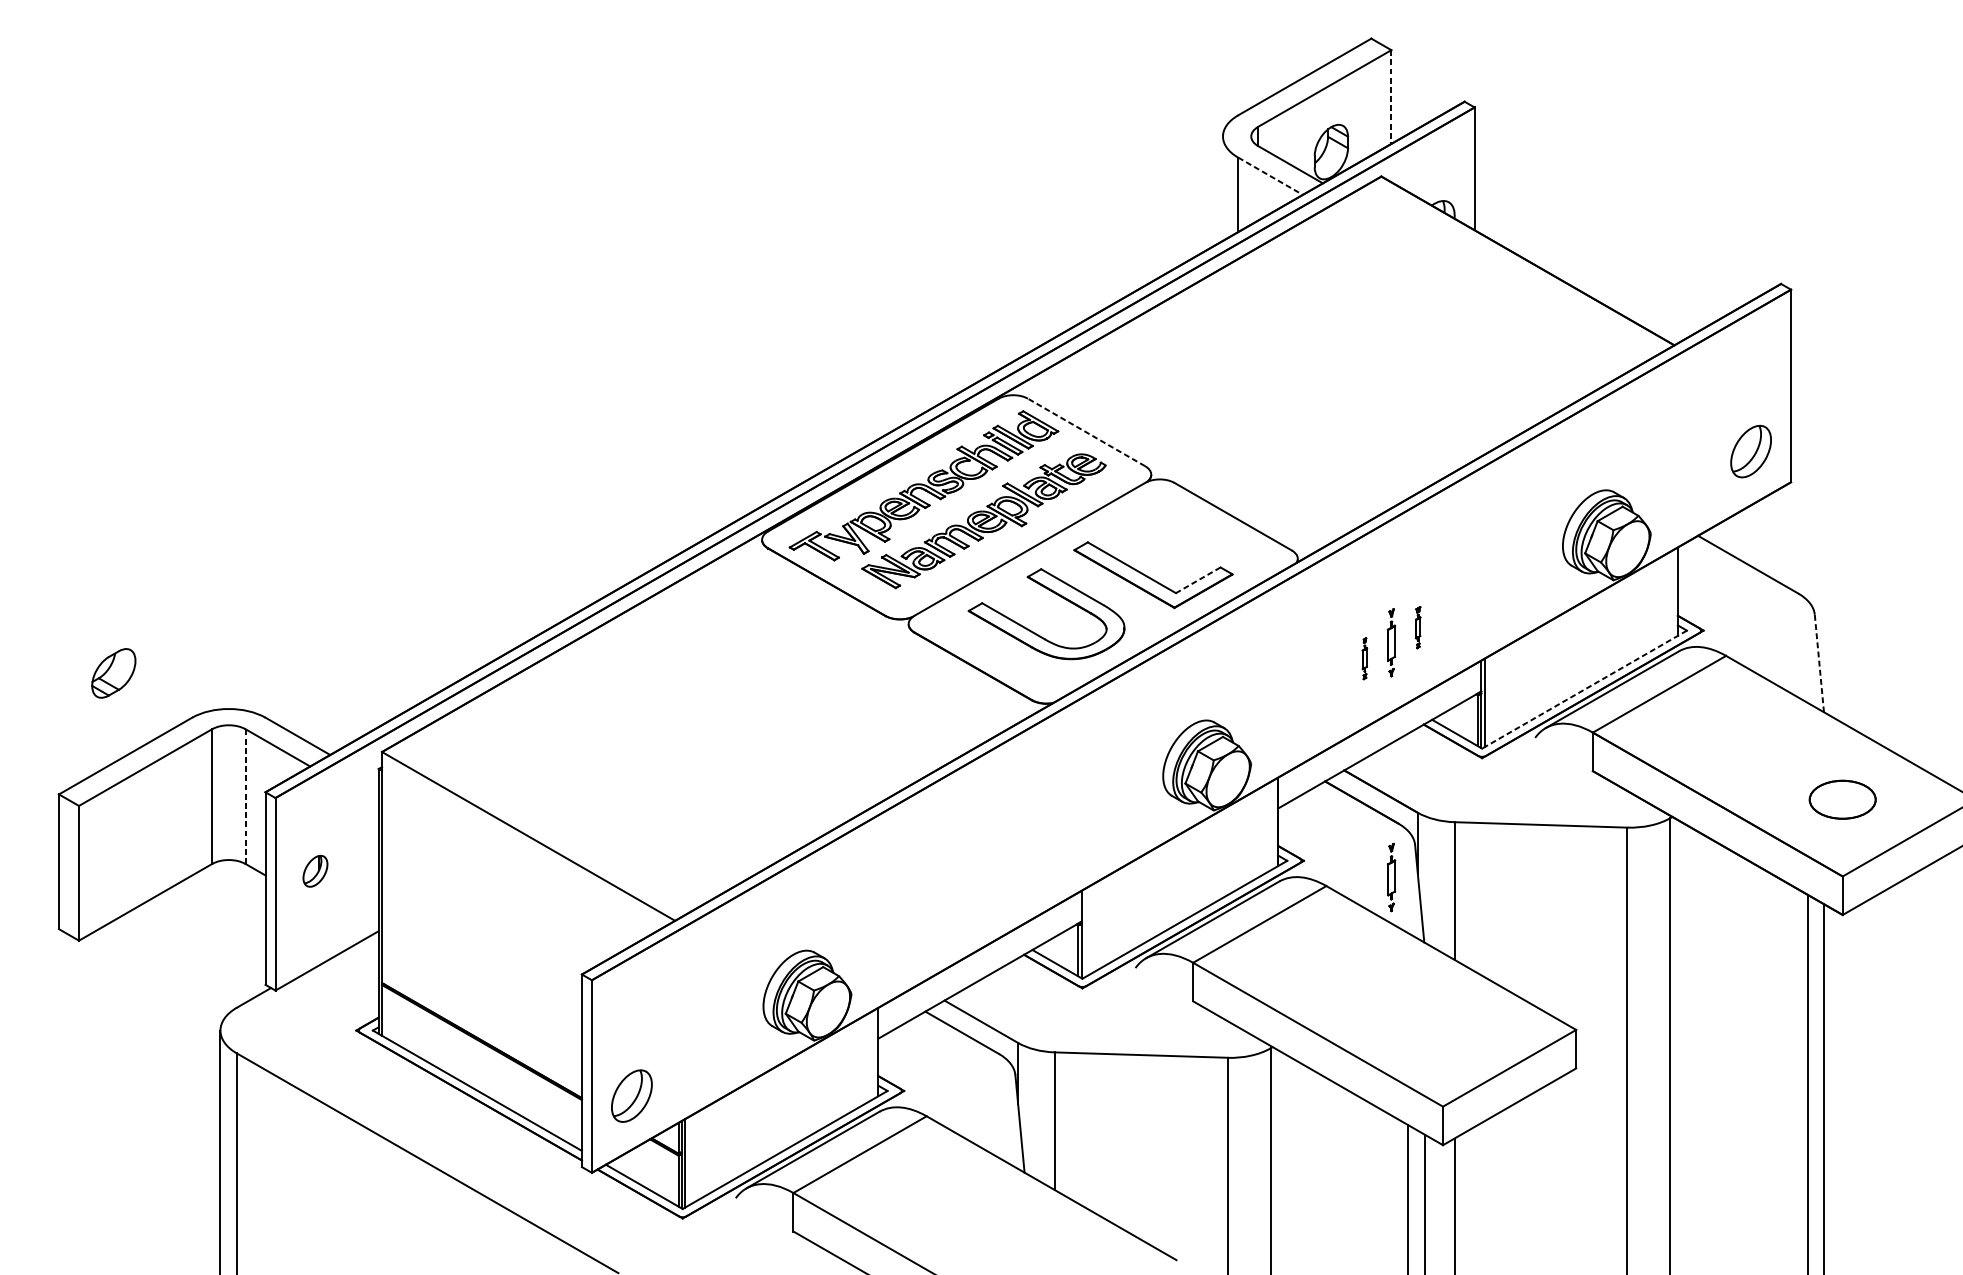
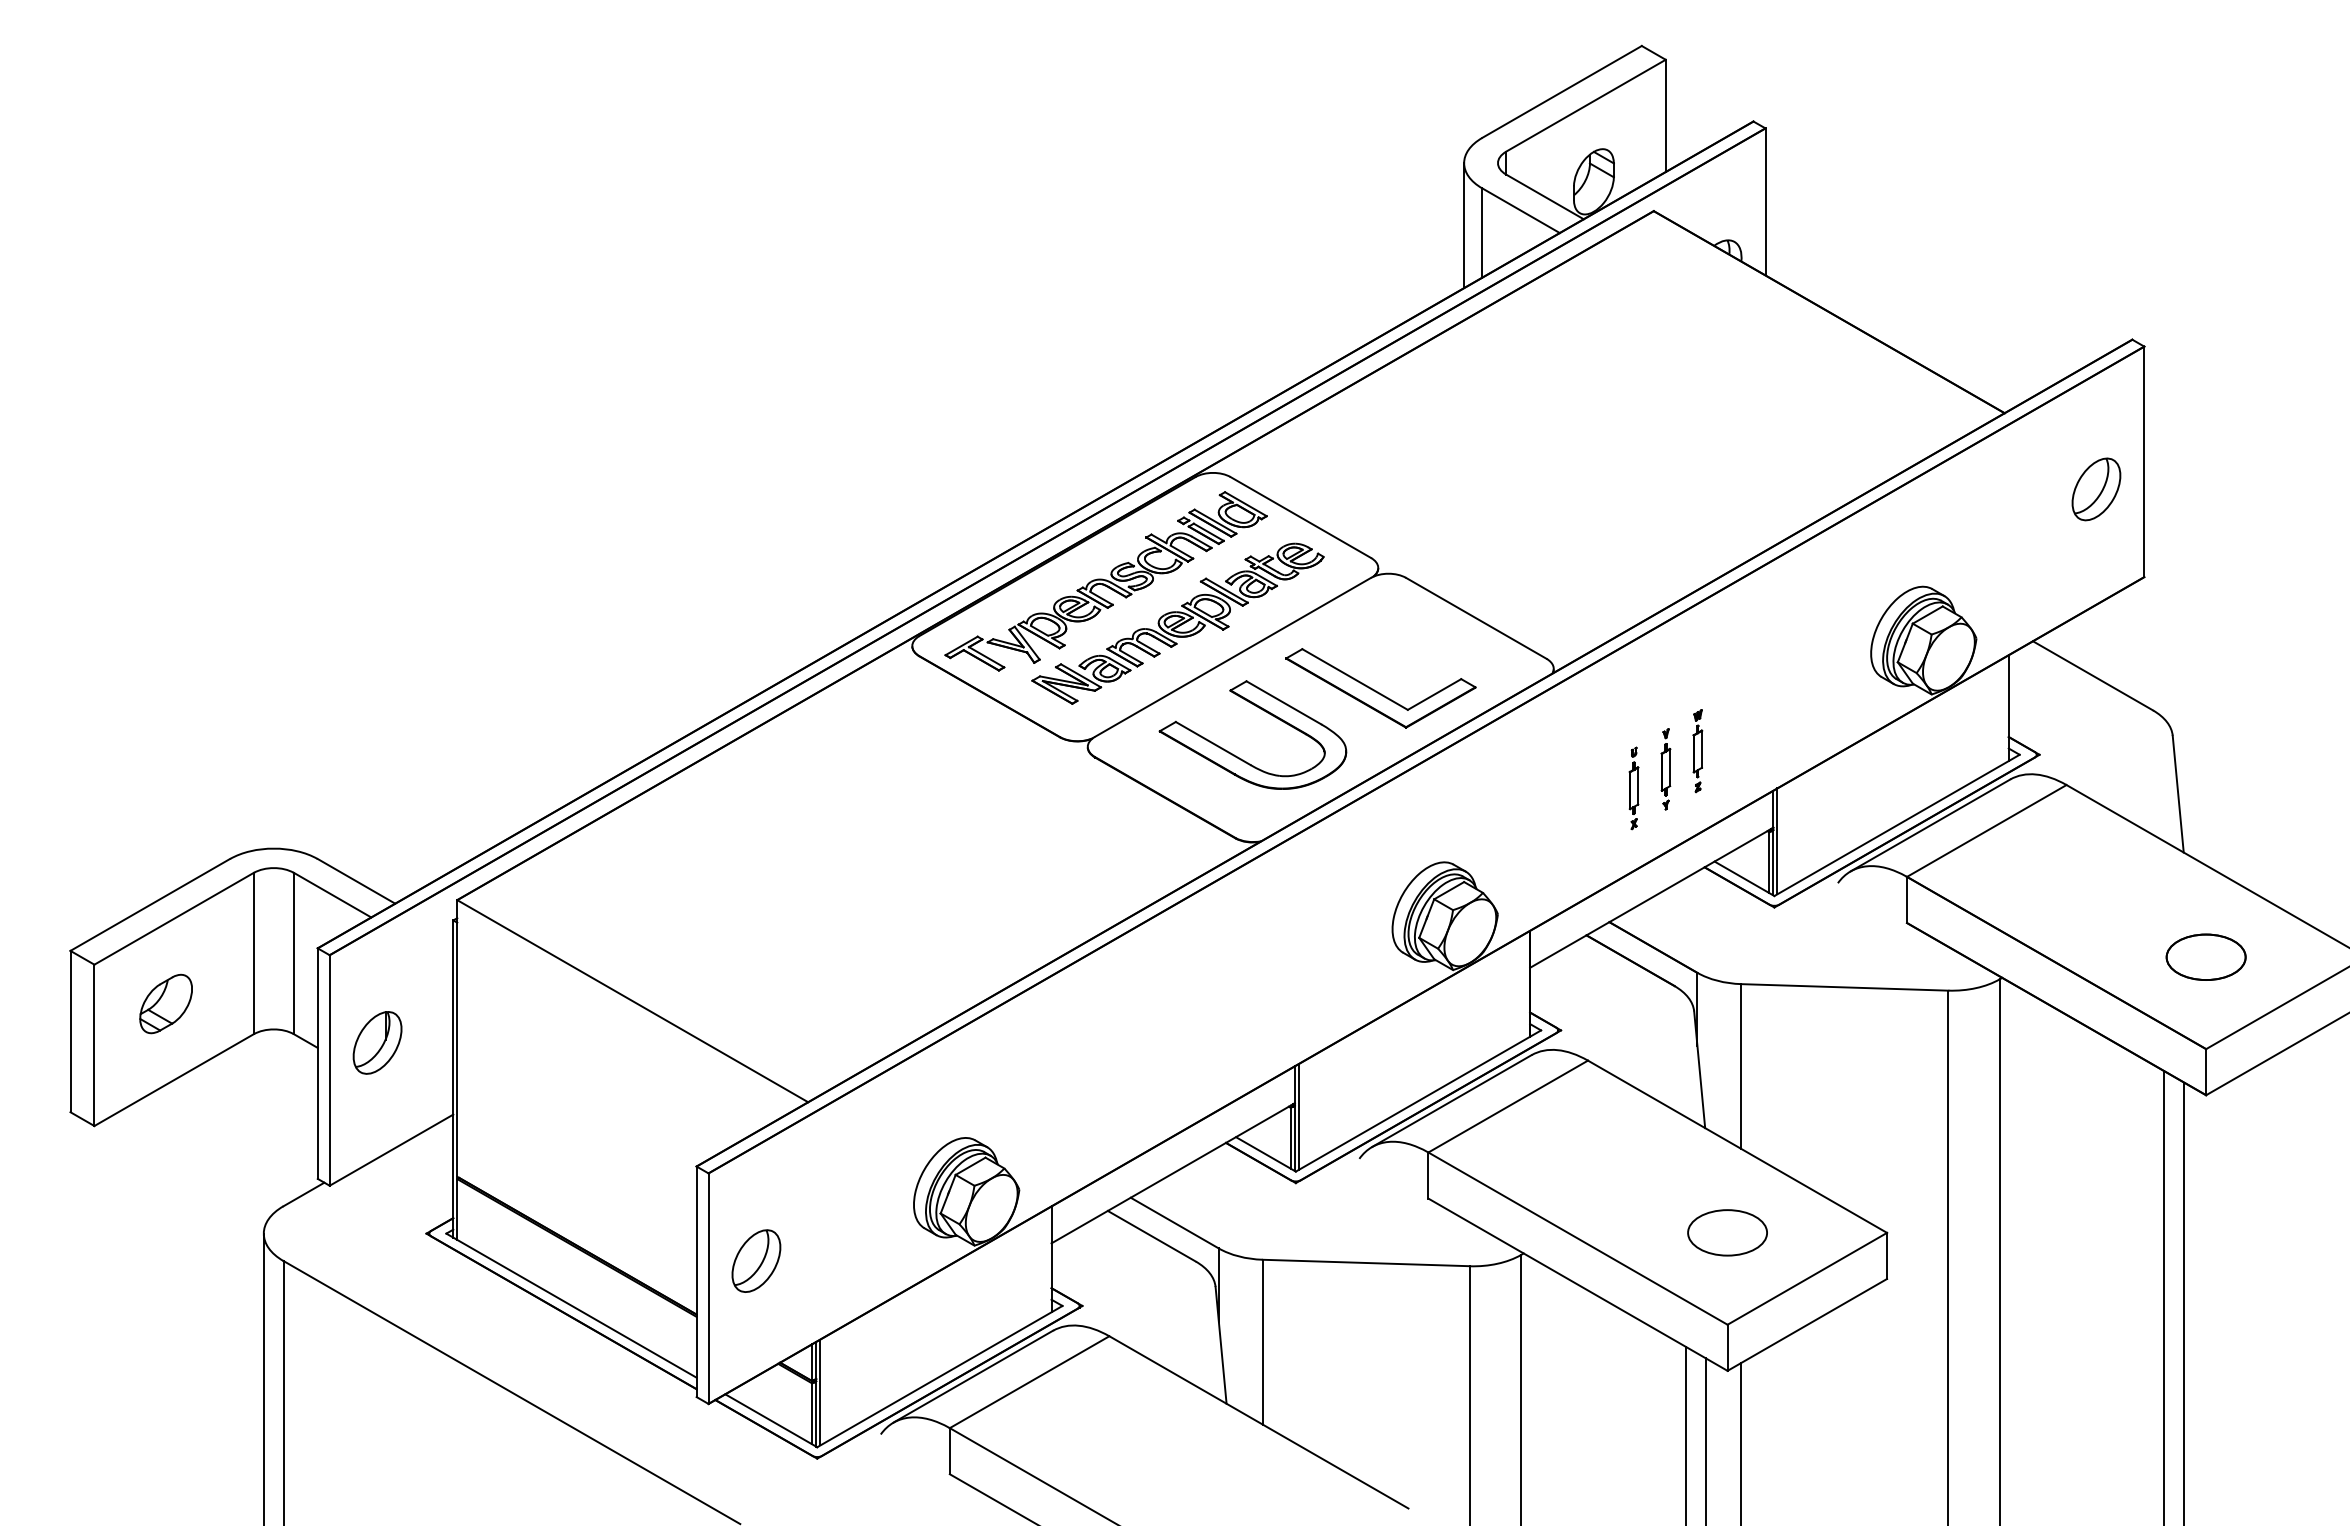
line: (1391, 97) -> (1665, 116), dashed -> solid
line: (1270, 176) -> (1521, 210), dashed -> solid
line: (1223, 188) -> (1464, 225), added
line: (1086, 432) -> (1300, 517), dashed -> solid
part: (1751, 451) -> (2096, 489), moved
line: (1198, 580) -> (1434, 694), dashed -> solid
part: (1417, 627) -> (1697, 751), size x1.67
part: (1364, 658) -> (1633, 788), size x1.67
line: (1819, 663) -> (2178, 794), dashed -> solid
part: (113, 672) -> (165, 1003), moved
line: (1584, 689) -> (1897, 825), dashed -> solid
line: (245, 796) -> (293, 953), dashed -> solid
part: (315, 870) -> (377, 1042), size x1.67
part: (1391, 877) -> (1665, 1050), removed
line: (1084, 932) -> (1298, 1116), added
part: (1442, 1029) -> (1727, 1232), added
part: (631, 1095) -> (756, 1260), moved

